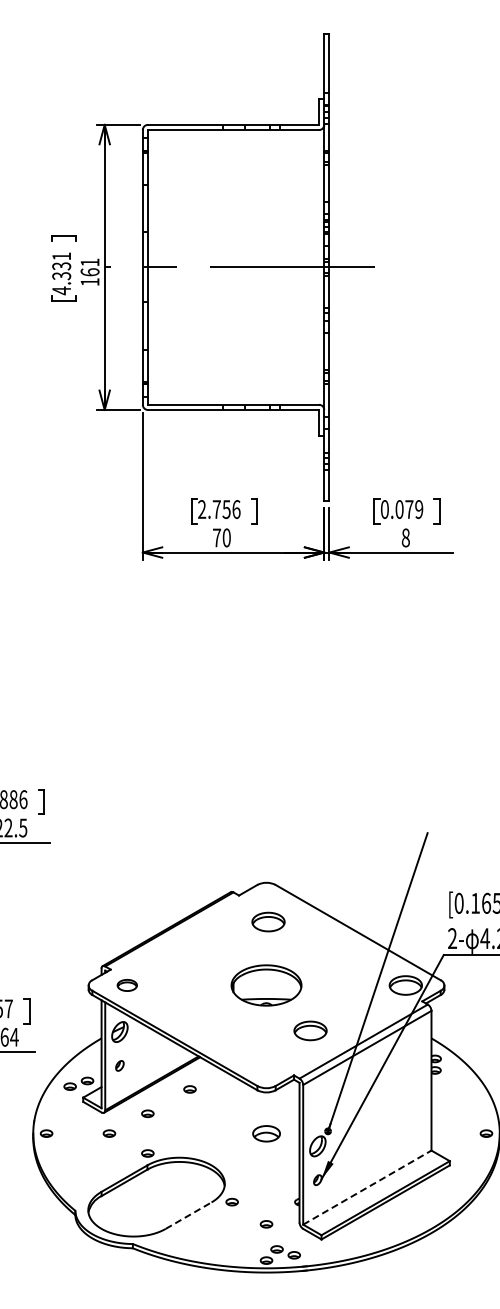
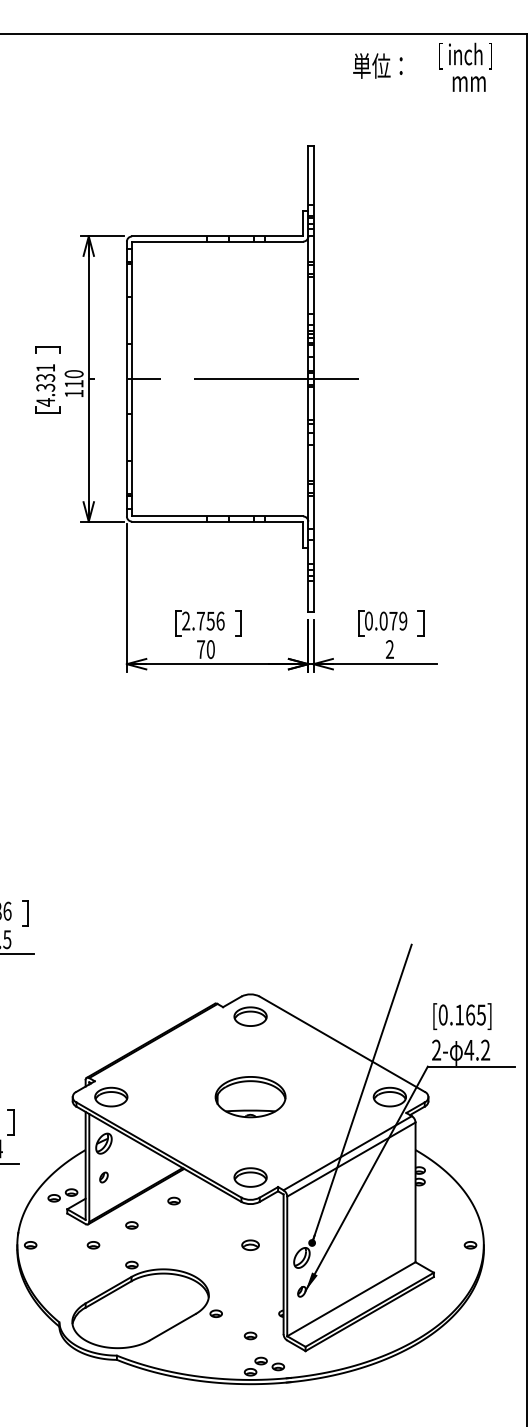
text: (89, 266) -> (73, 378), 161 -> 110
text: (405, 537) -> (389, 649), 8 -> 2
part: (268, 921) -> (250, 1016), moved
part: (127, 984) -> (111, 1096), size x1.67
part: (310, 1030) -> (250, 1177), moved
part: (266, 1132) -> (250, 1244), size x0.62
line: (367, 1186) -> (351, 1298), dashed -> solid
line: (189, 1215) -> (173, 1327), dashed -> solid

